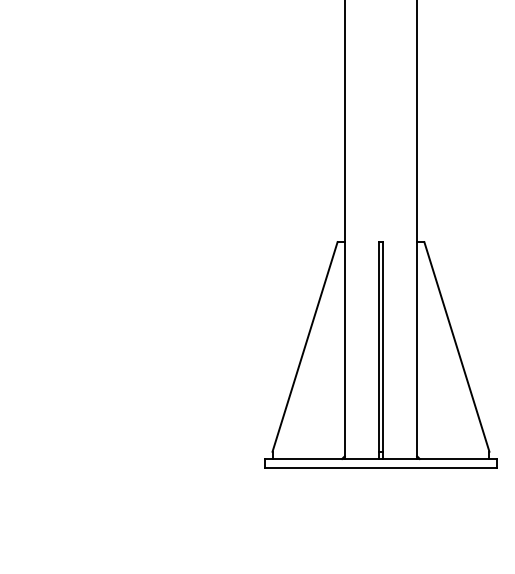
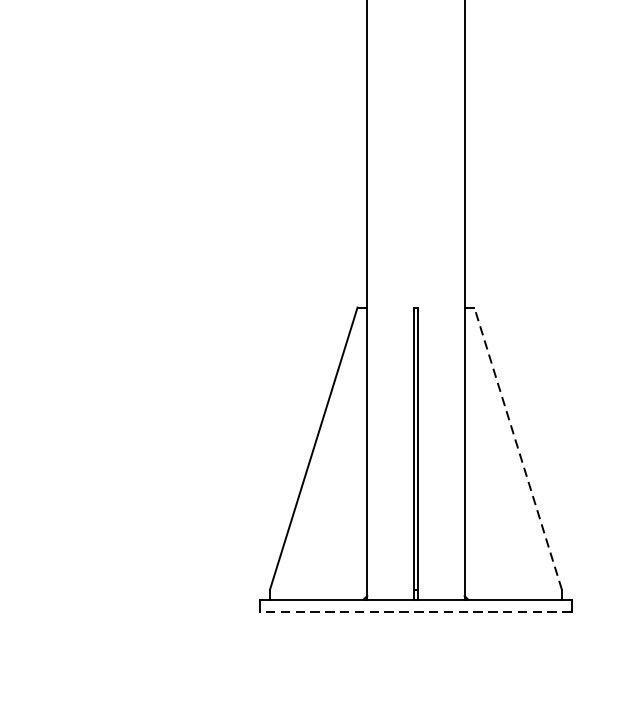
line: (456, 346) -> (517, 448), solid -> dashed
line: (380, 468) -> (415, 612), solid -> dashed

